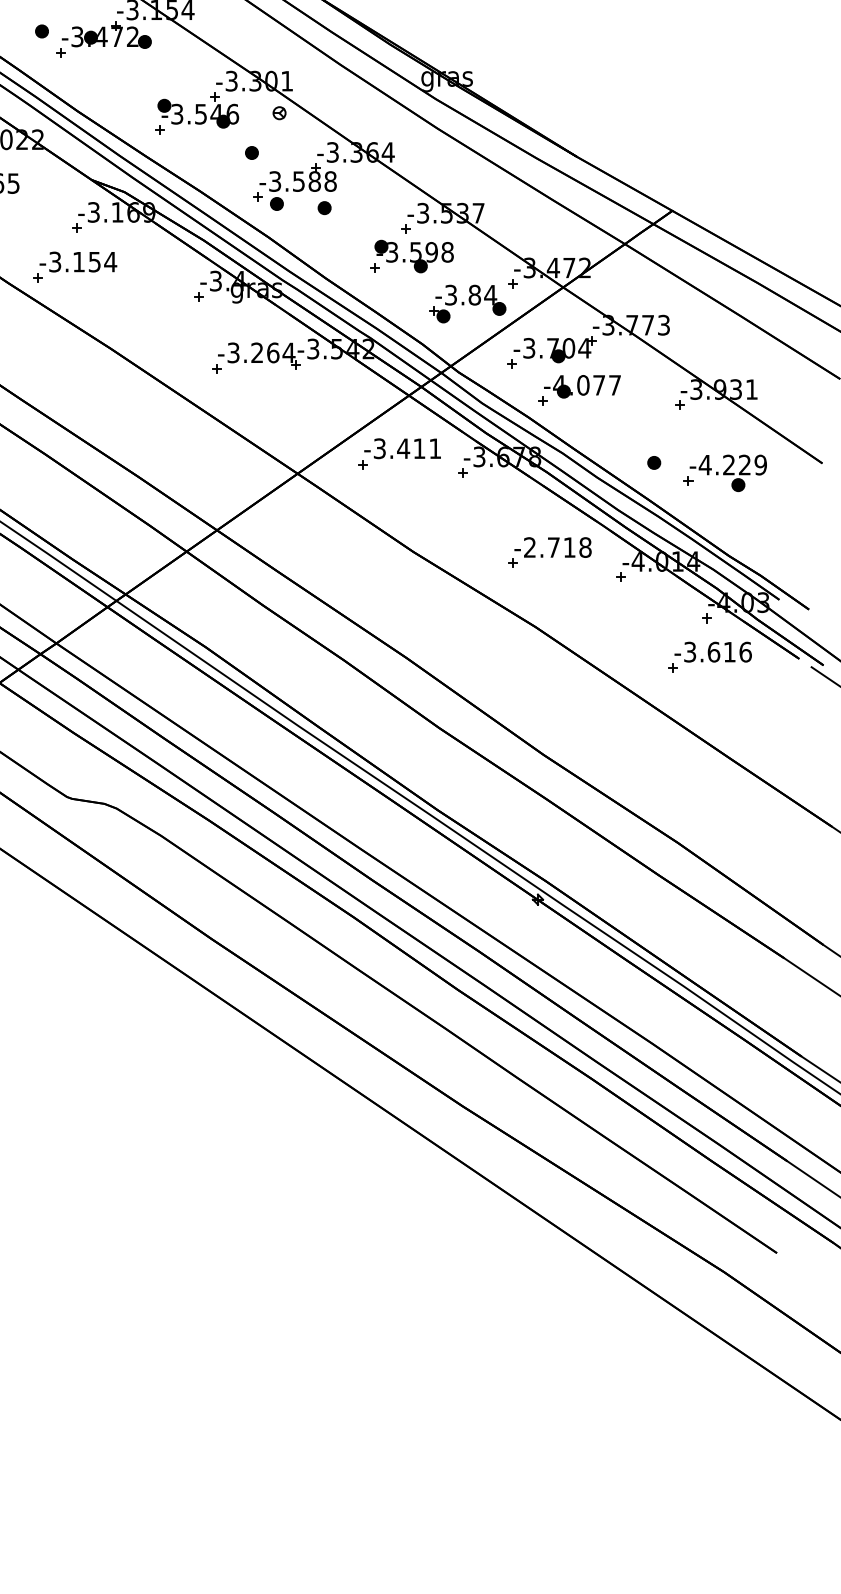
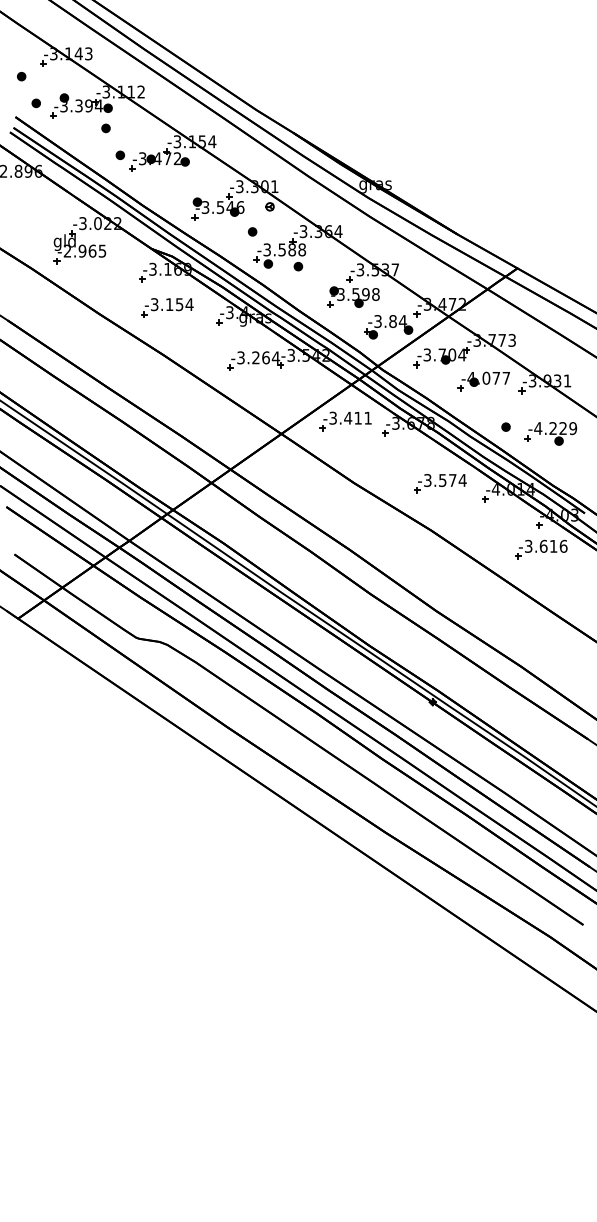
part: (75, 266) -> (167, 307), moved
part: (578, 390) -> (483, 381), moved
text: (558, 547) -> (445, 480), -2.718 -> -3.574

